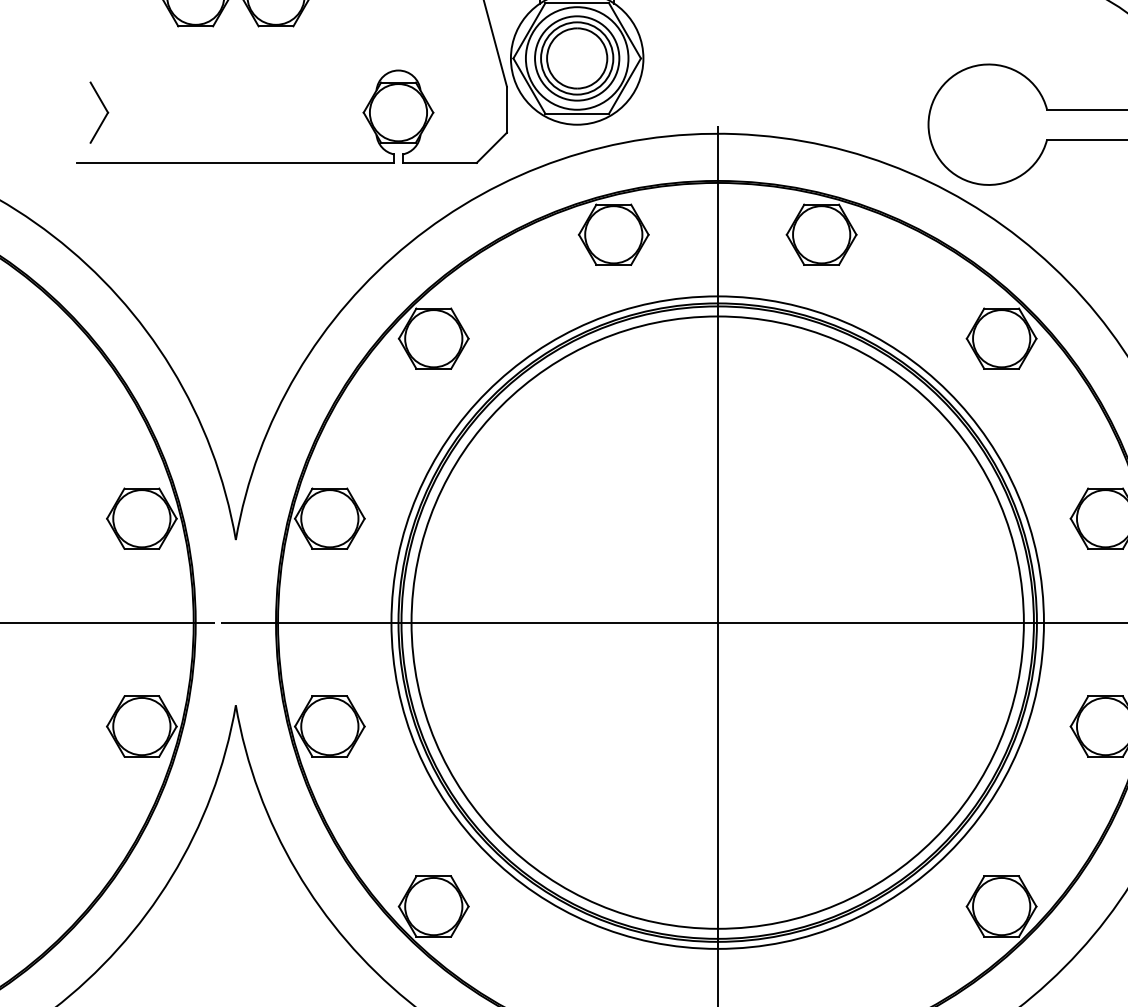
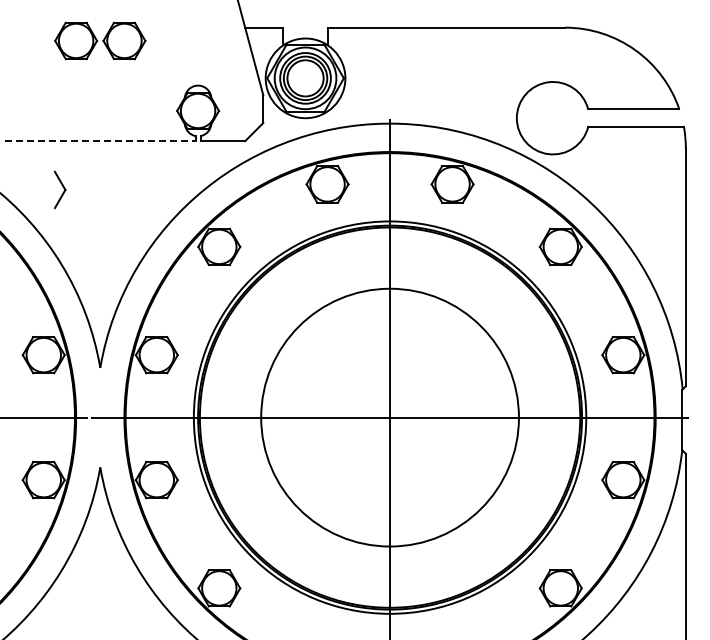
part: (98, 111) -> (59, 189), moved
line: (236, 163) -> (100, 141), solid -> dashed
circle: (716, 622) -> (389, 417), size x0.7

